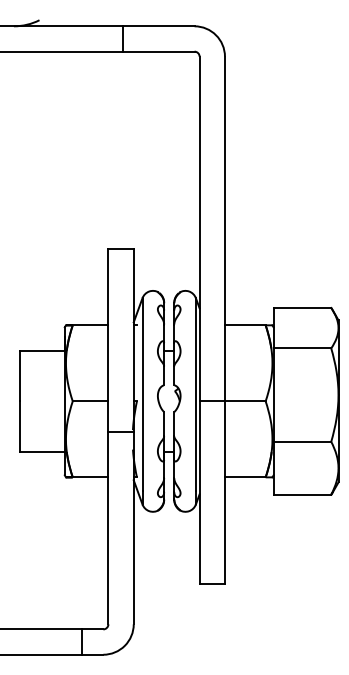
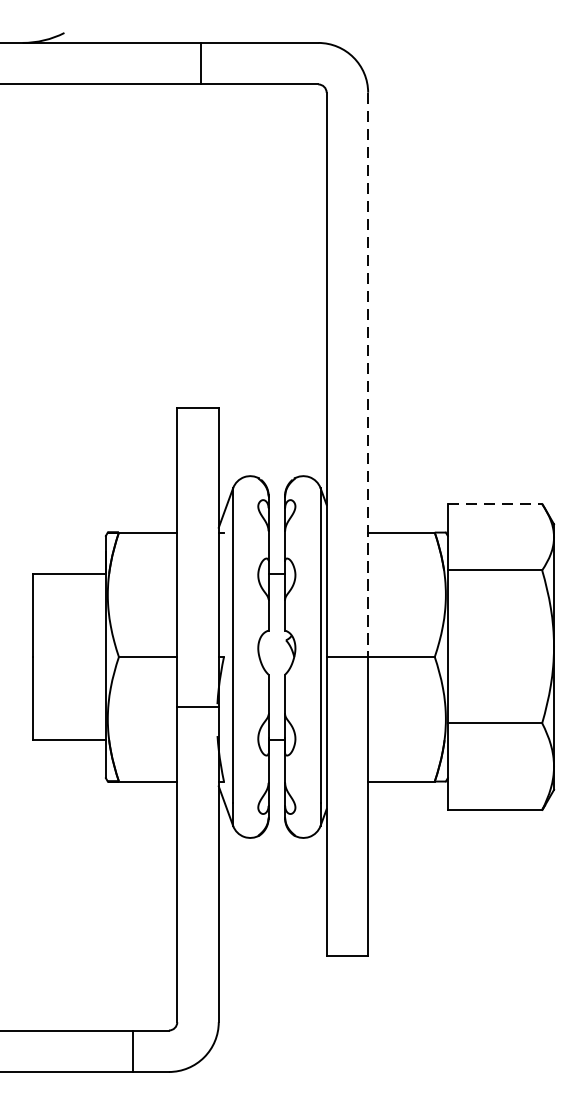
line: (224, 229) -> (367, 375), solid -> dashed
line: (302, 308) -> (495, 505), solid -> dashed

